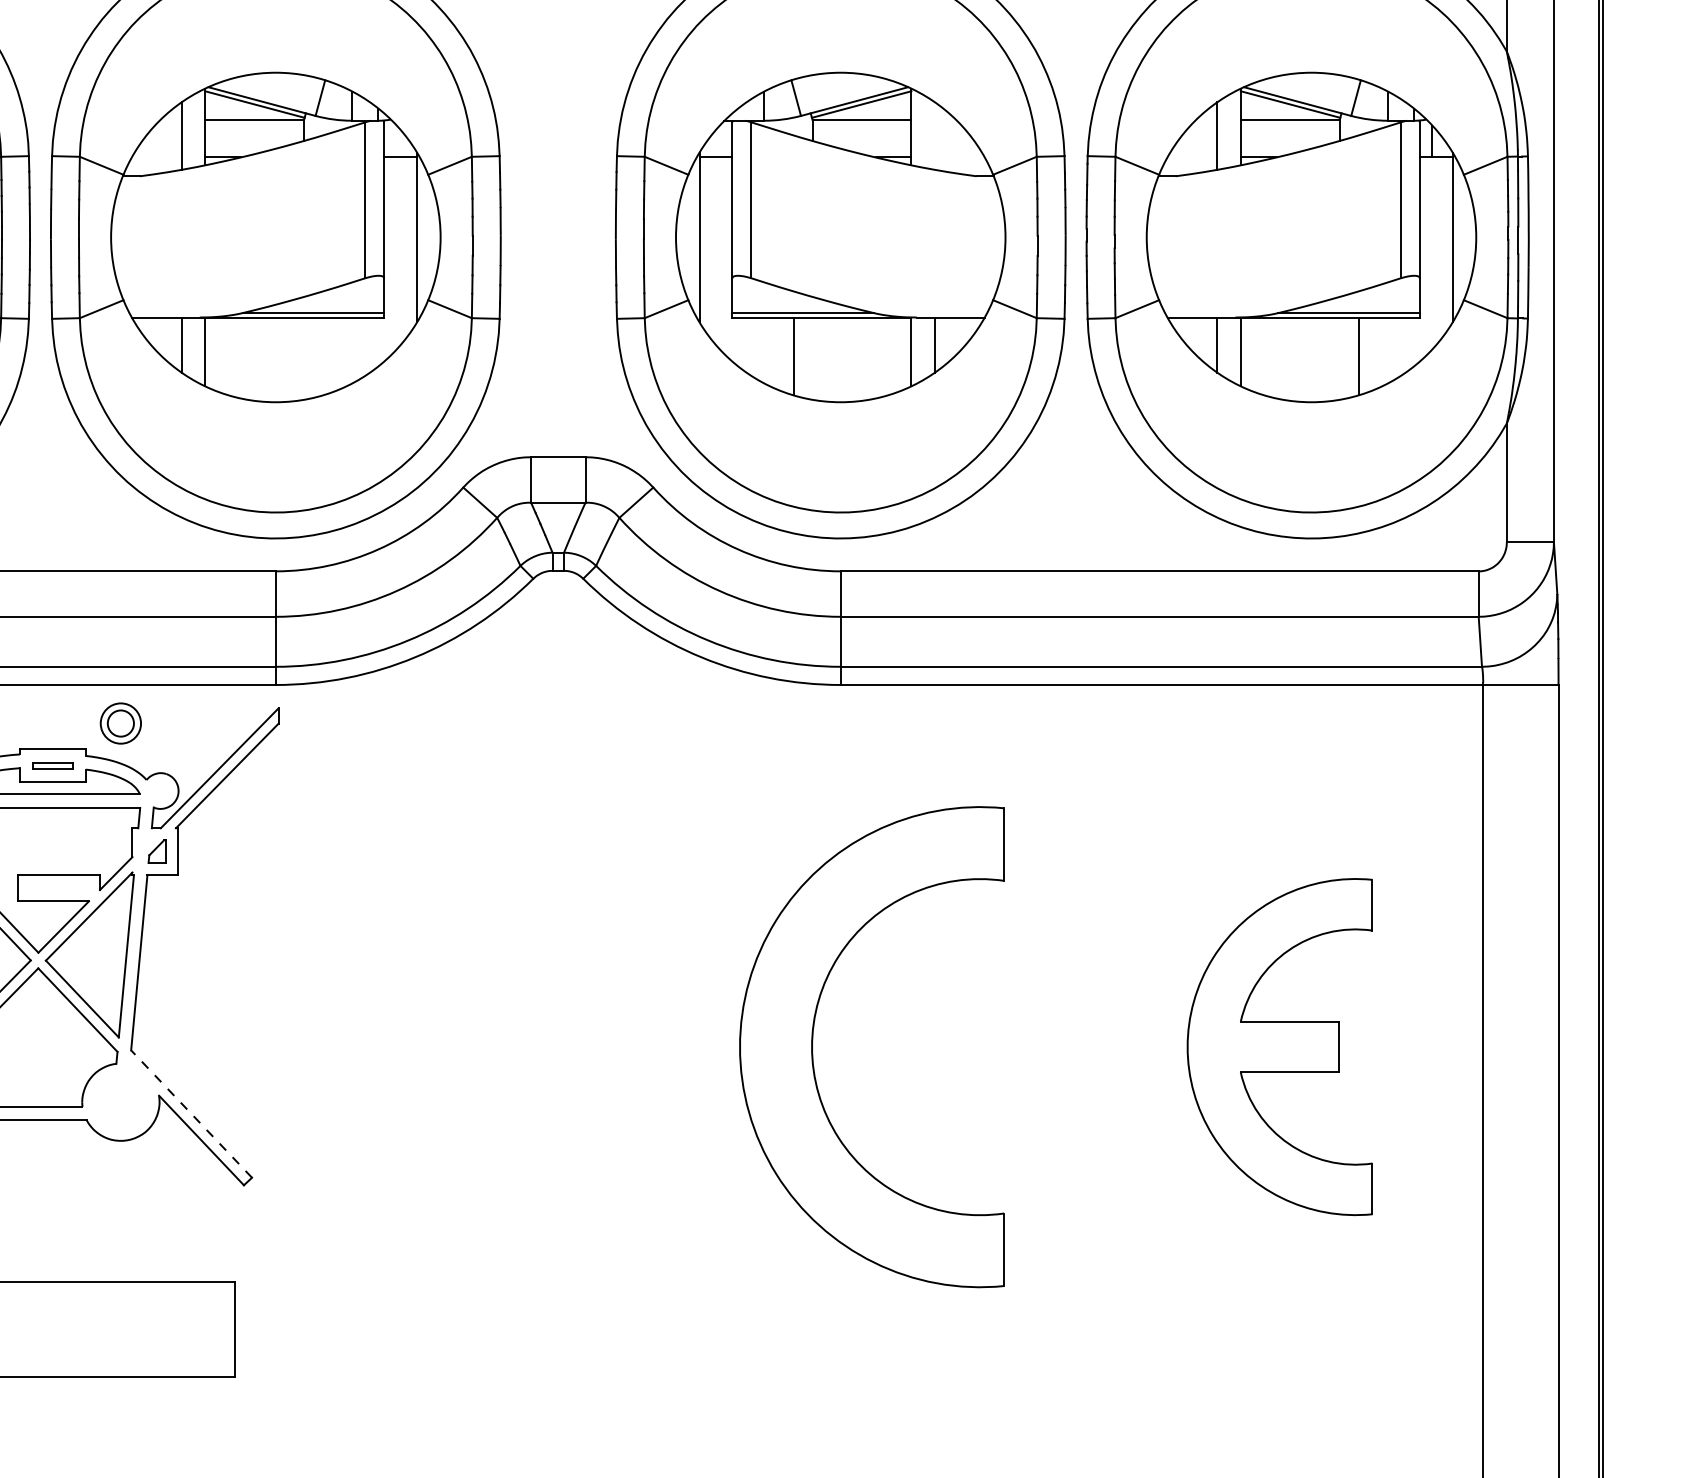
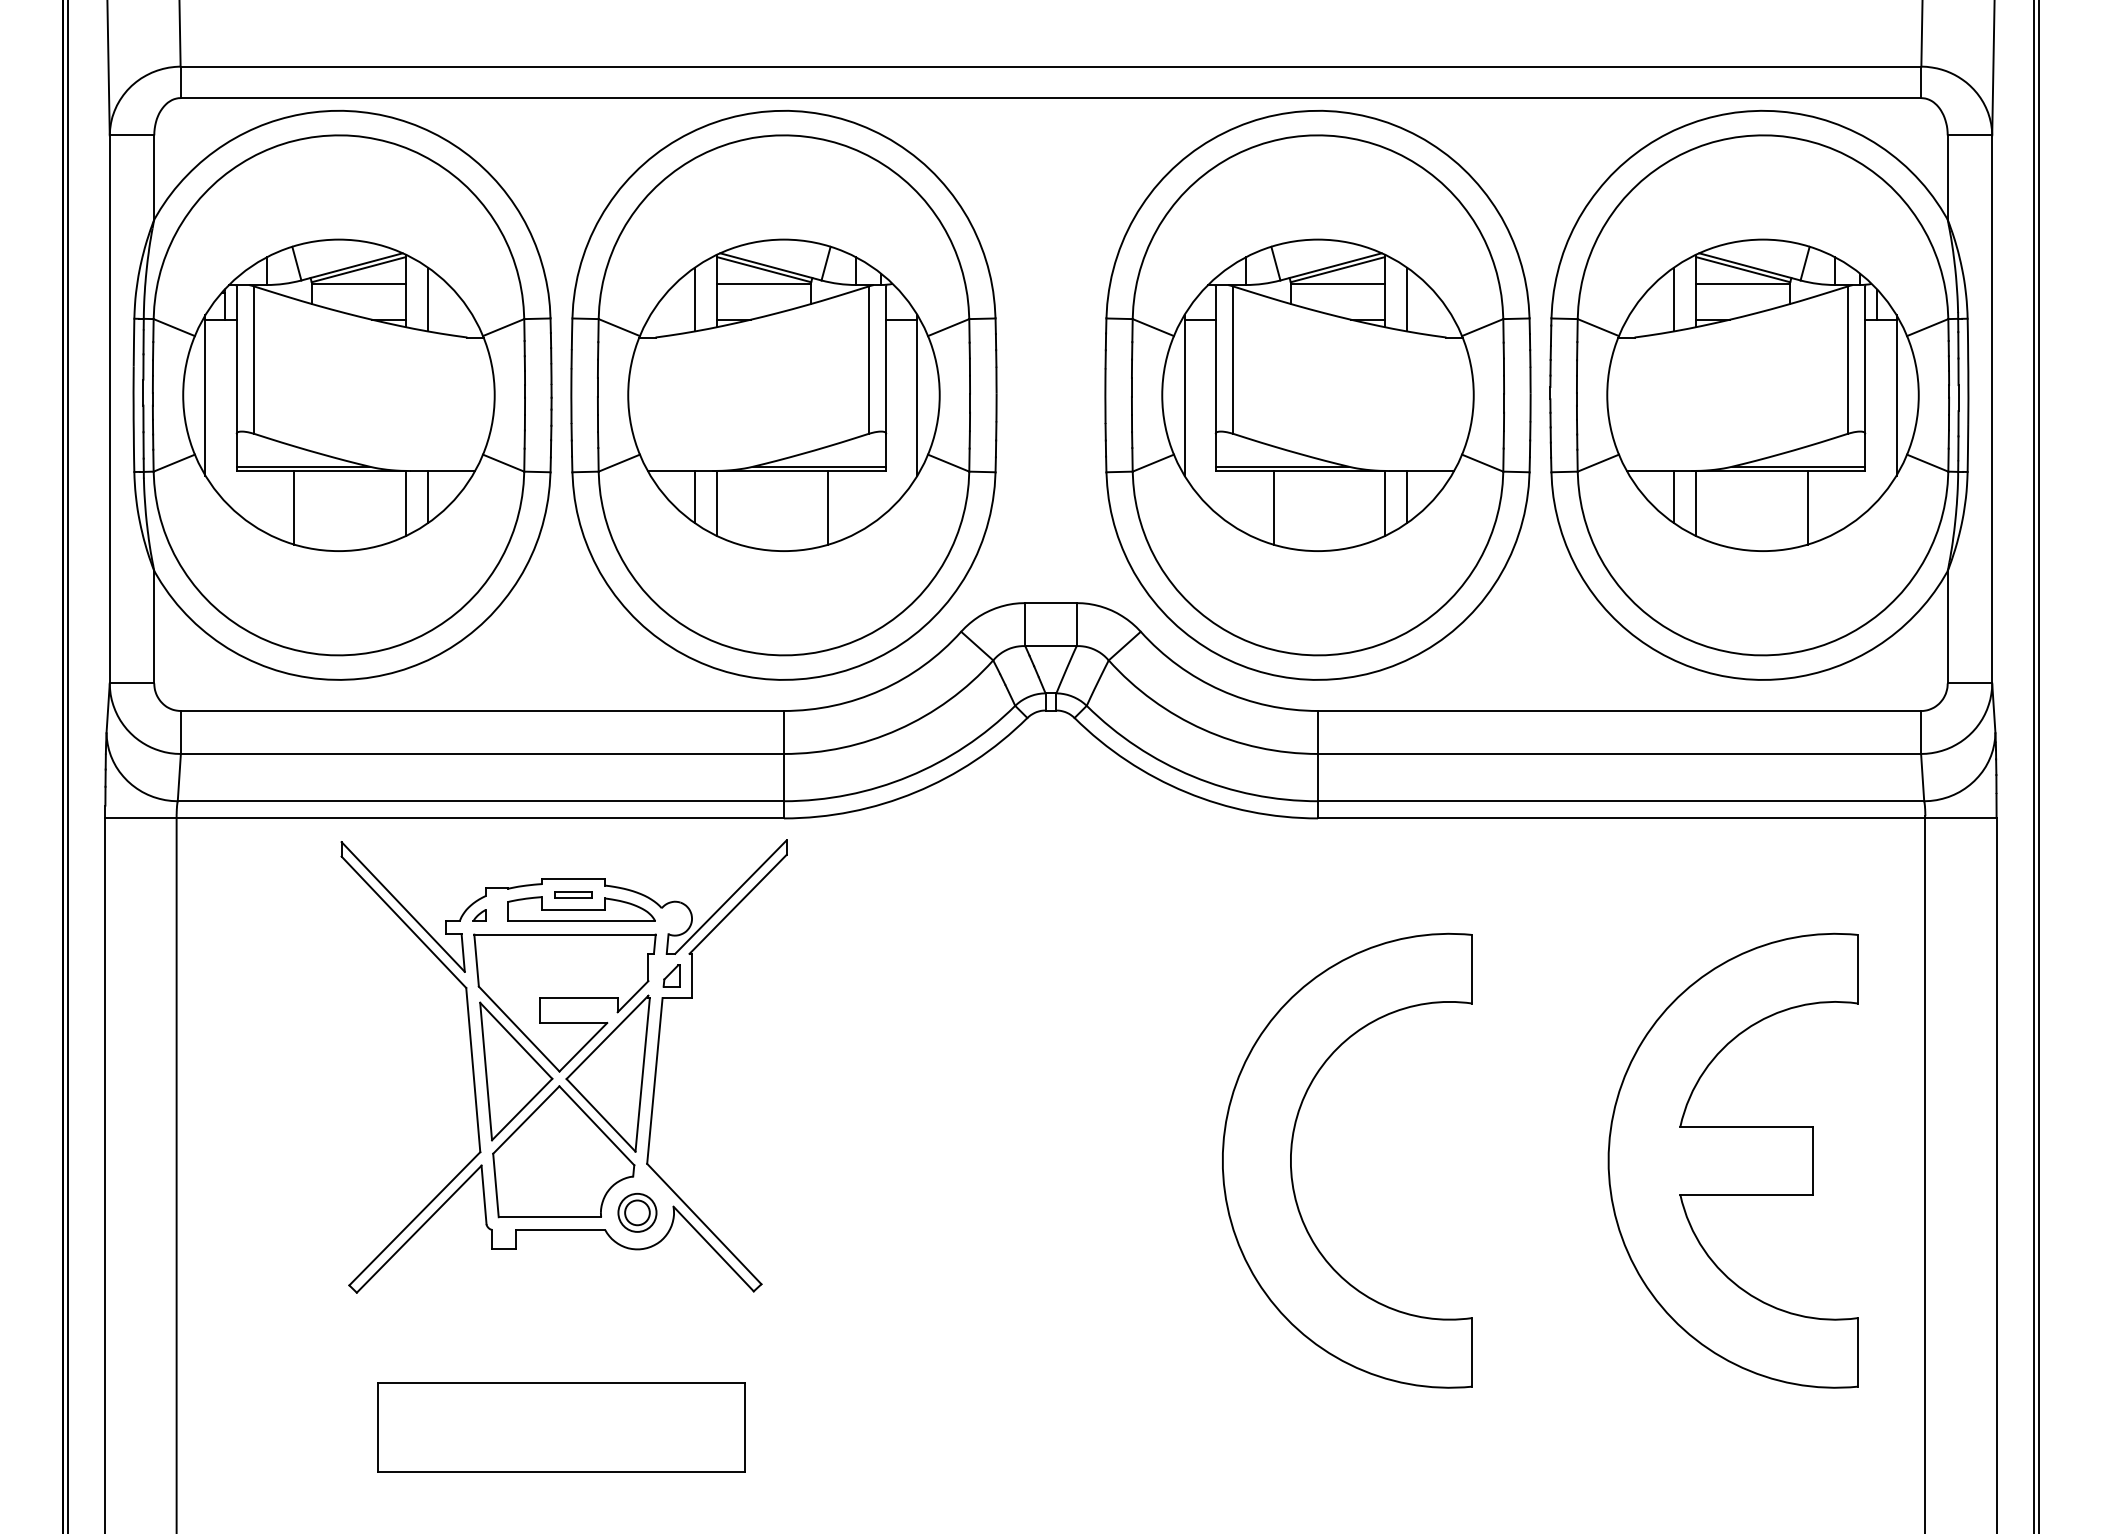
line: (935, 136) -> (1407, 299), added
line: (322, 356) -> (828, 507), added
part: (120, 723) -> (637, 1212), moved
part: (1279, 1046) -> (1732, 1160), size x1.43
line: (190, 1113) -> (703, 1223), dashed -> solid

